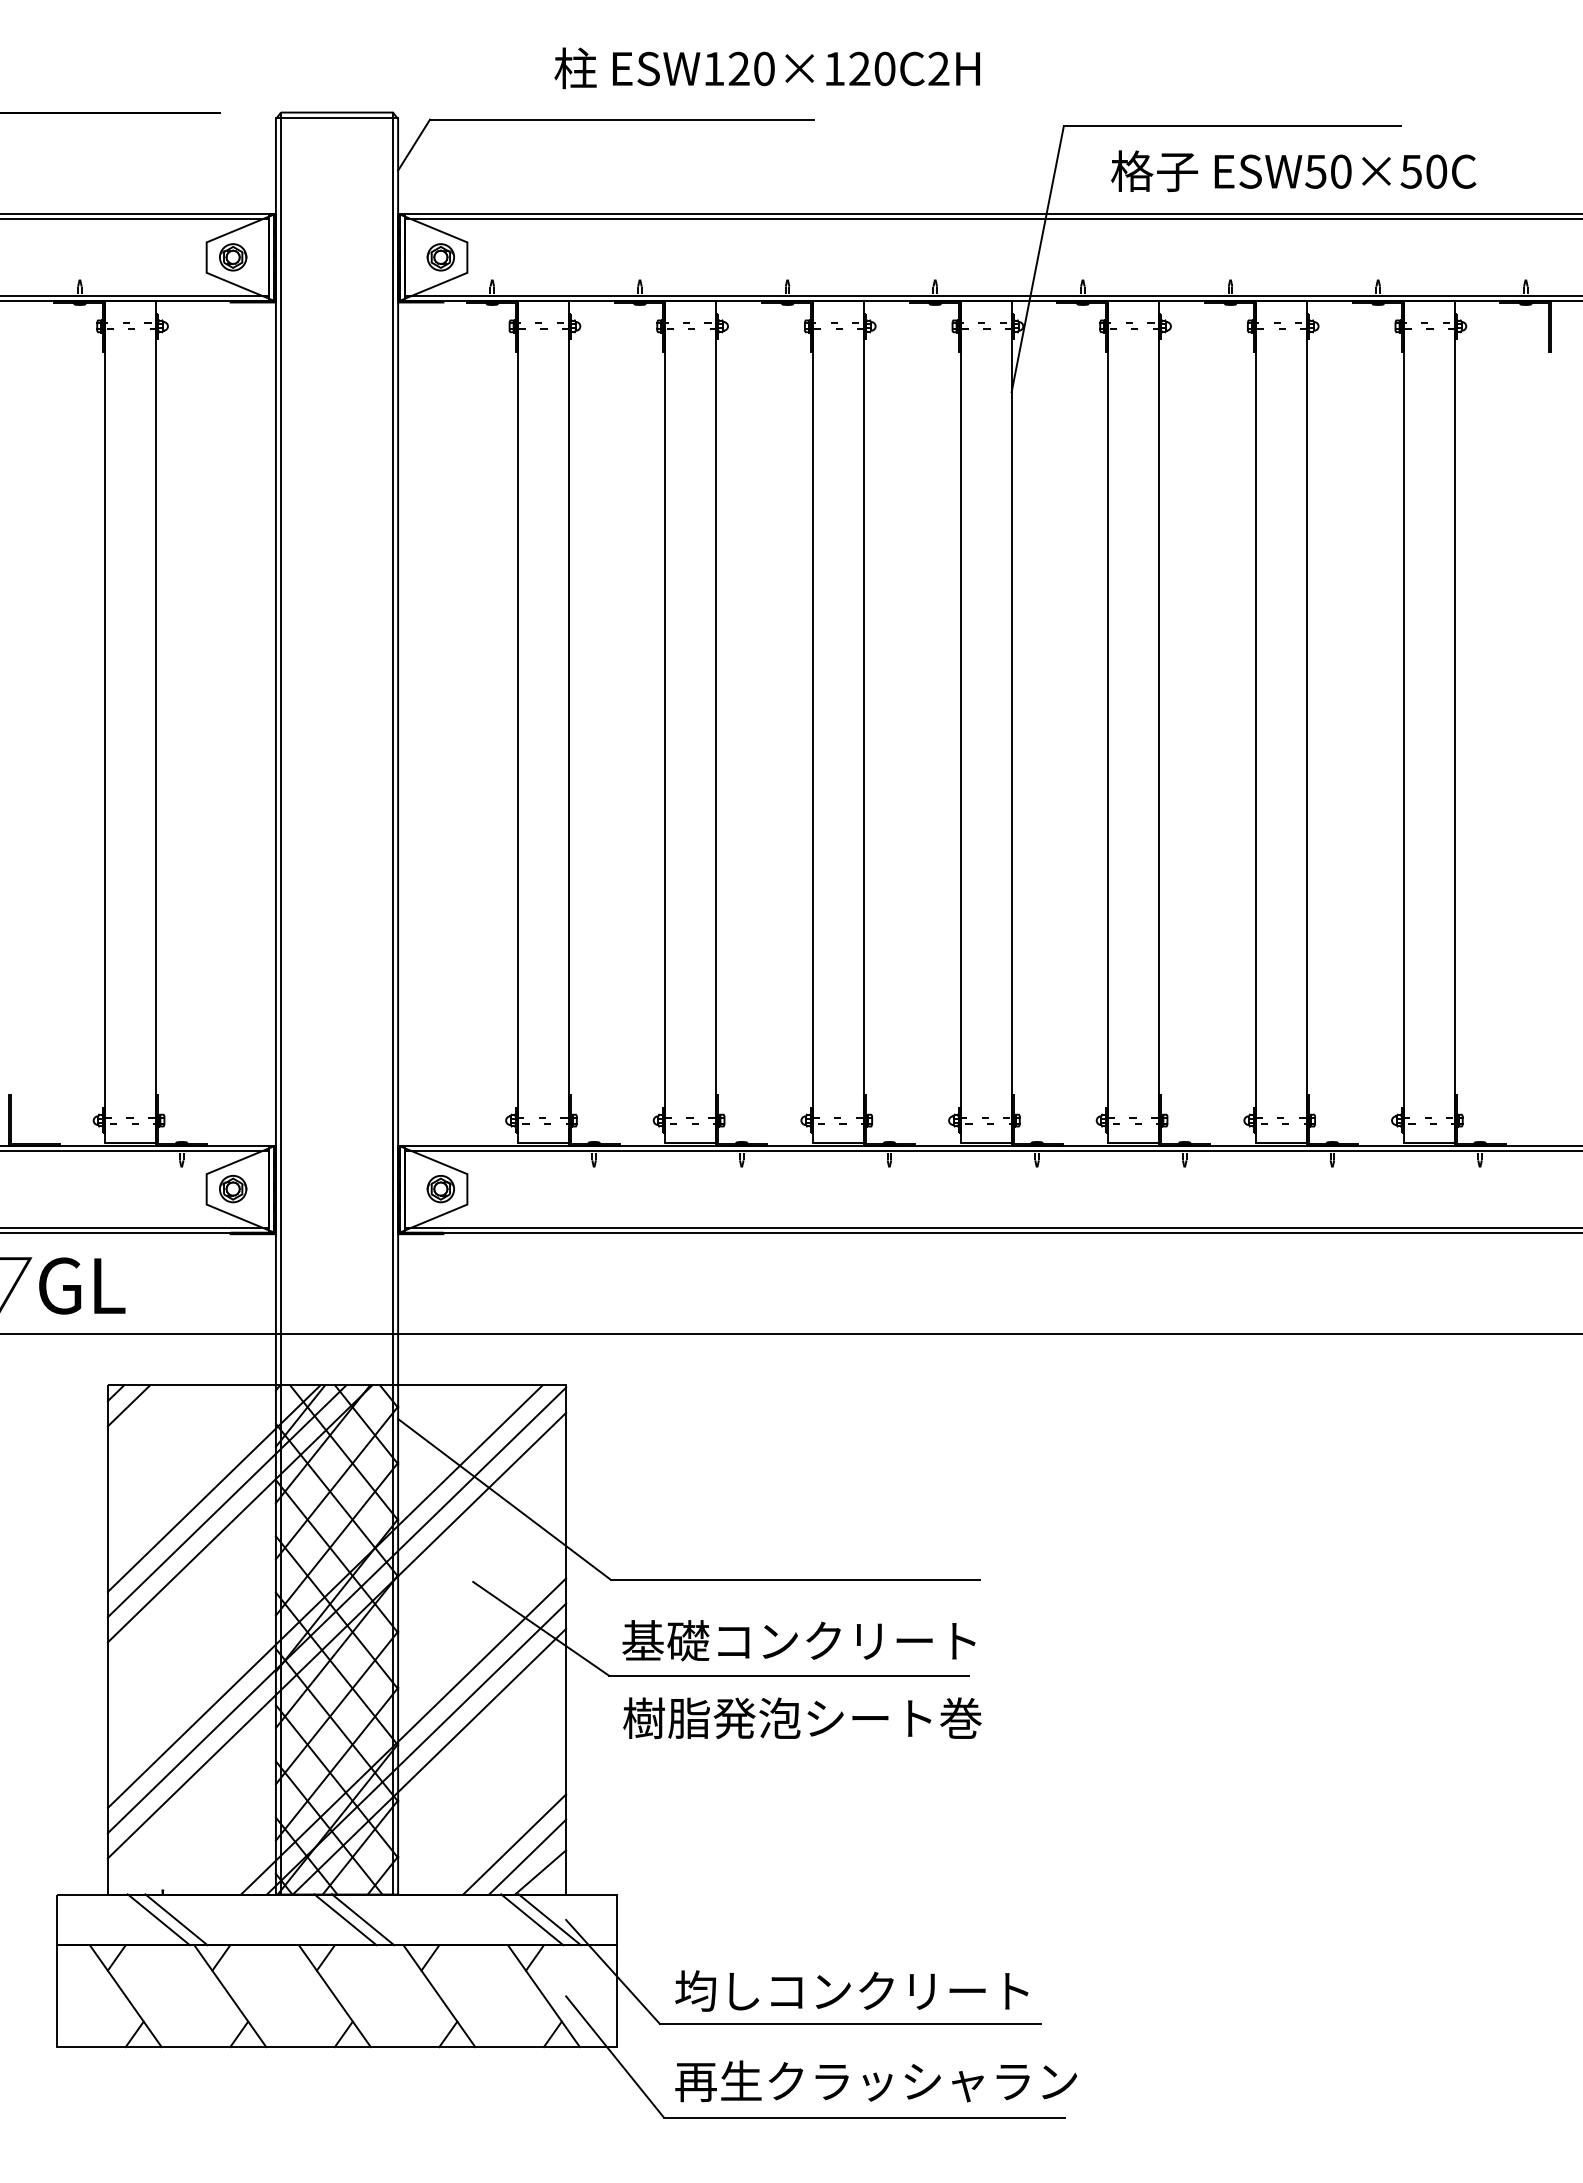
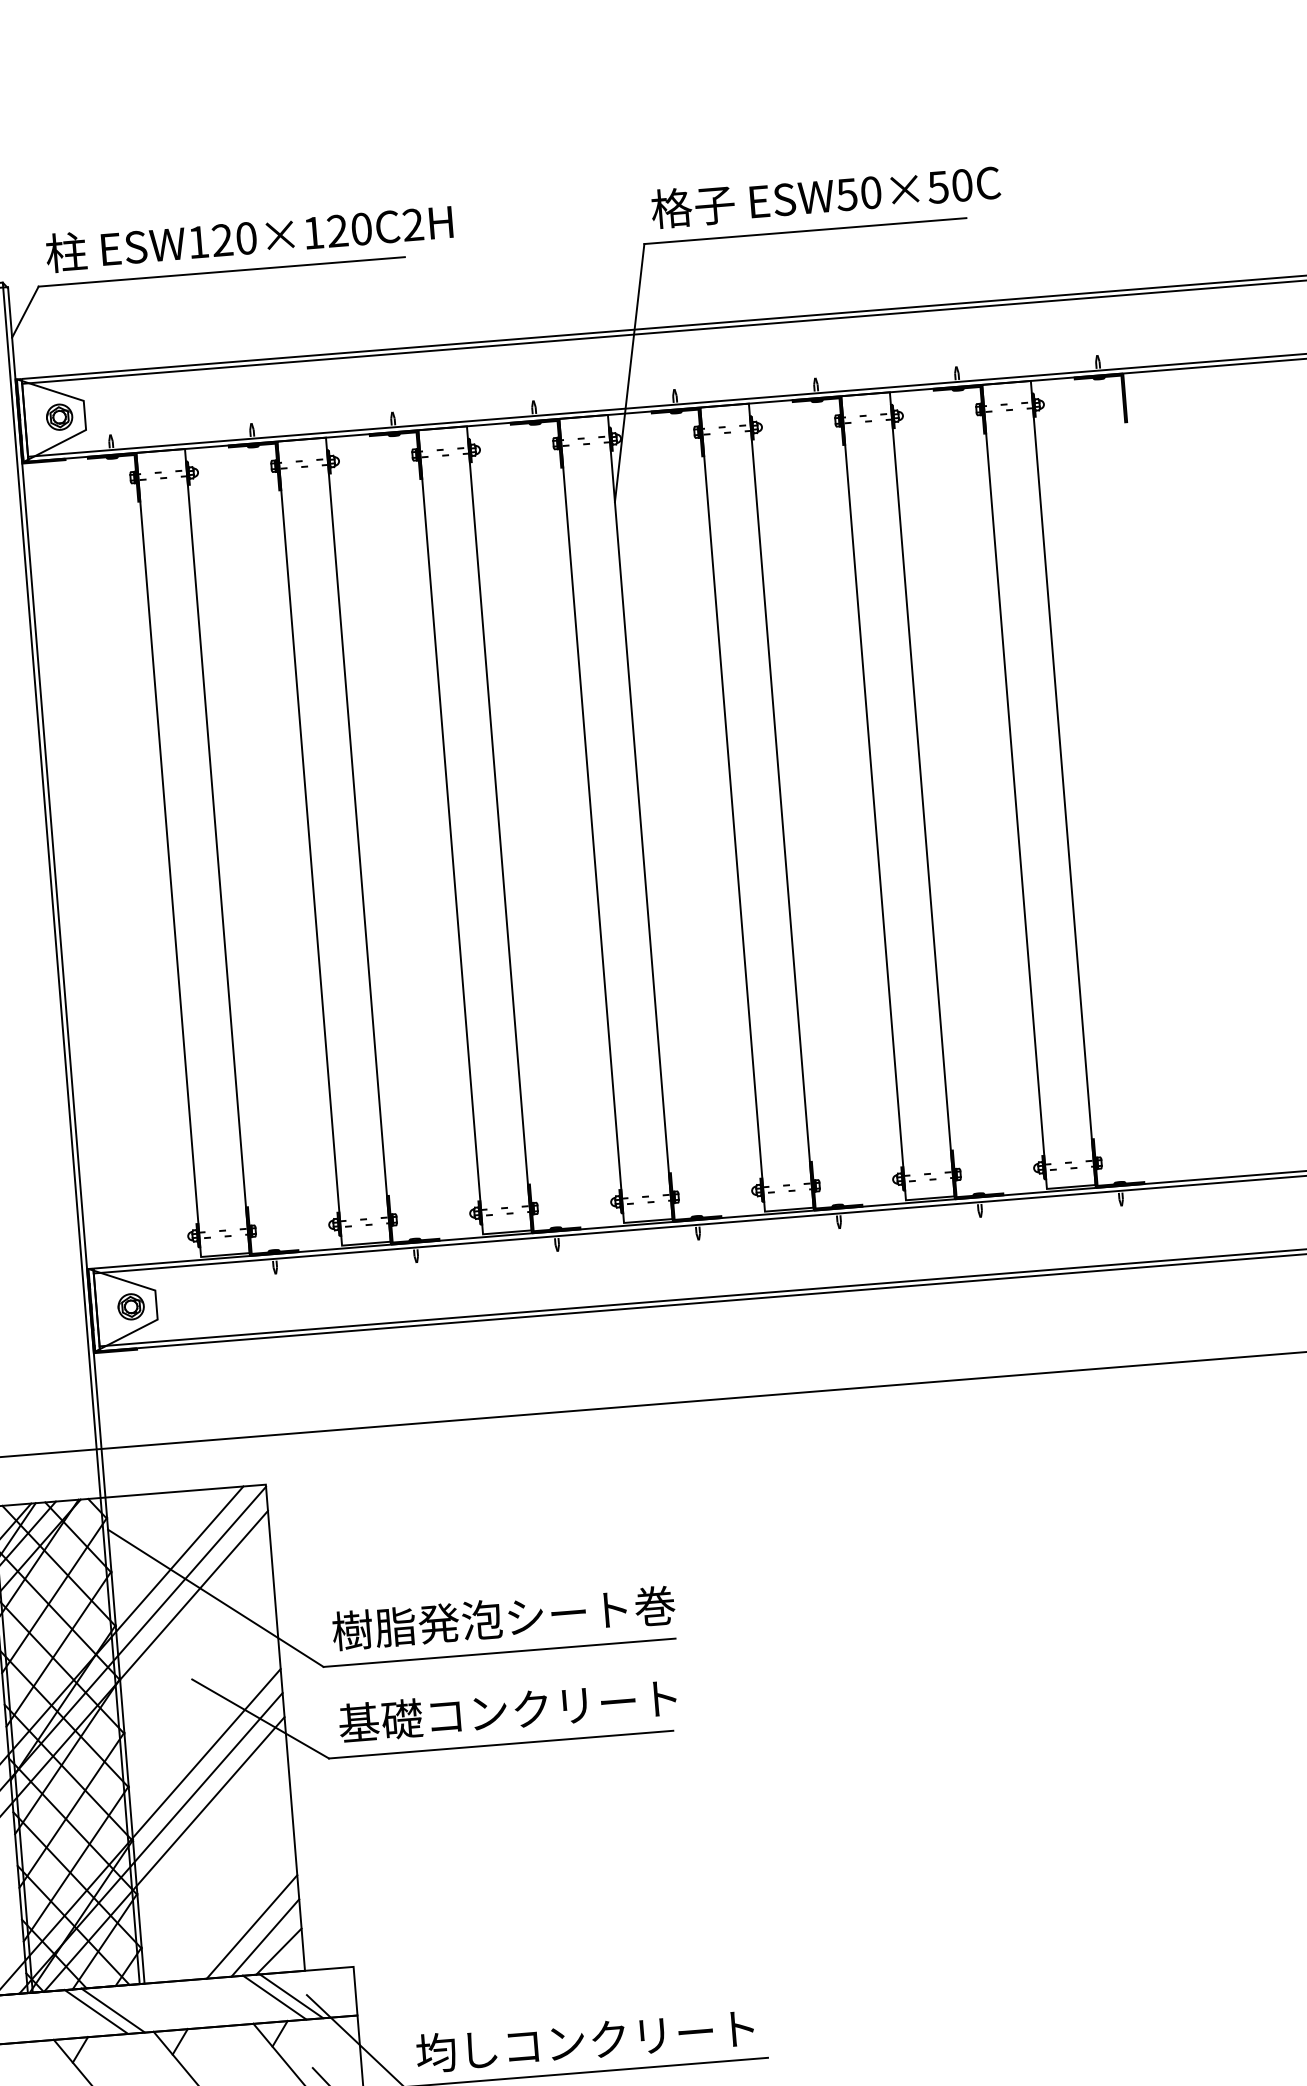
text: (766, 68) -> (248, 237), moved
text: (1293, 170) -> (825, 195), moved
text: (802, 1717) -> (503, 1617), moved

